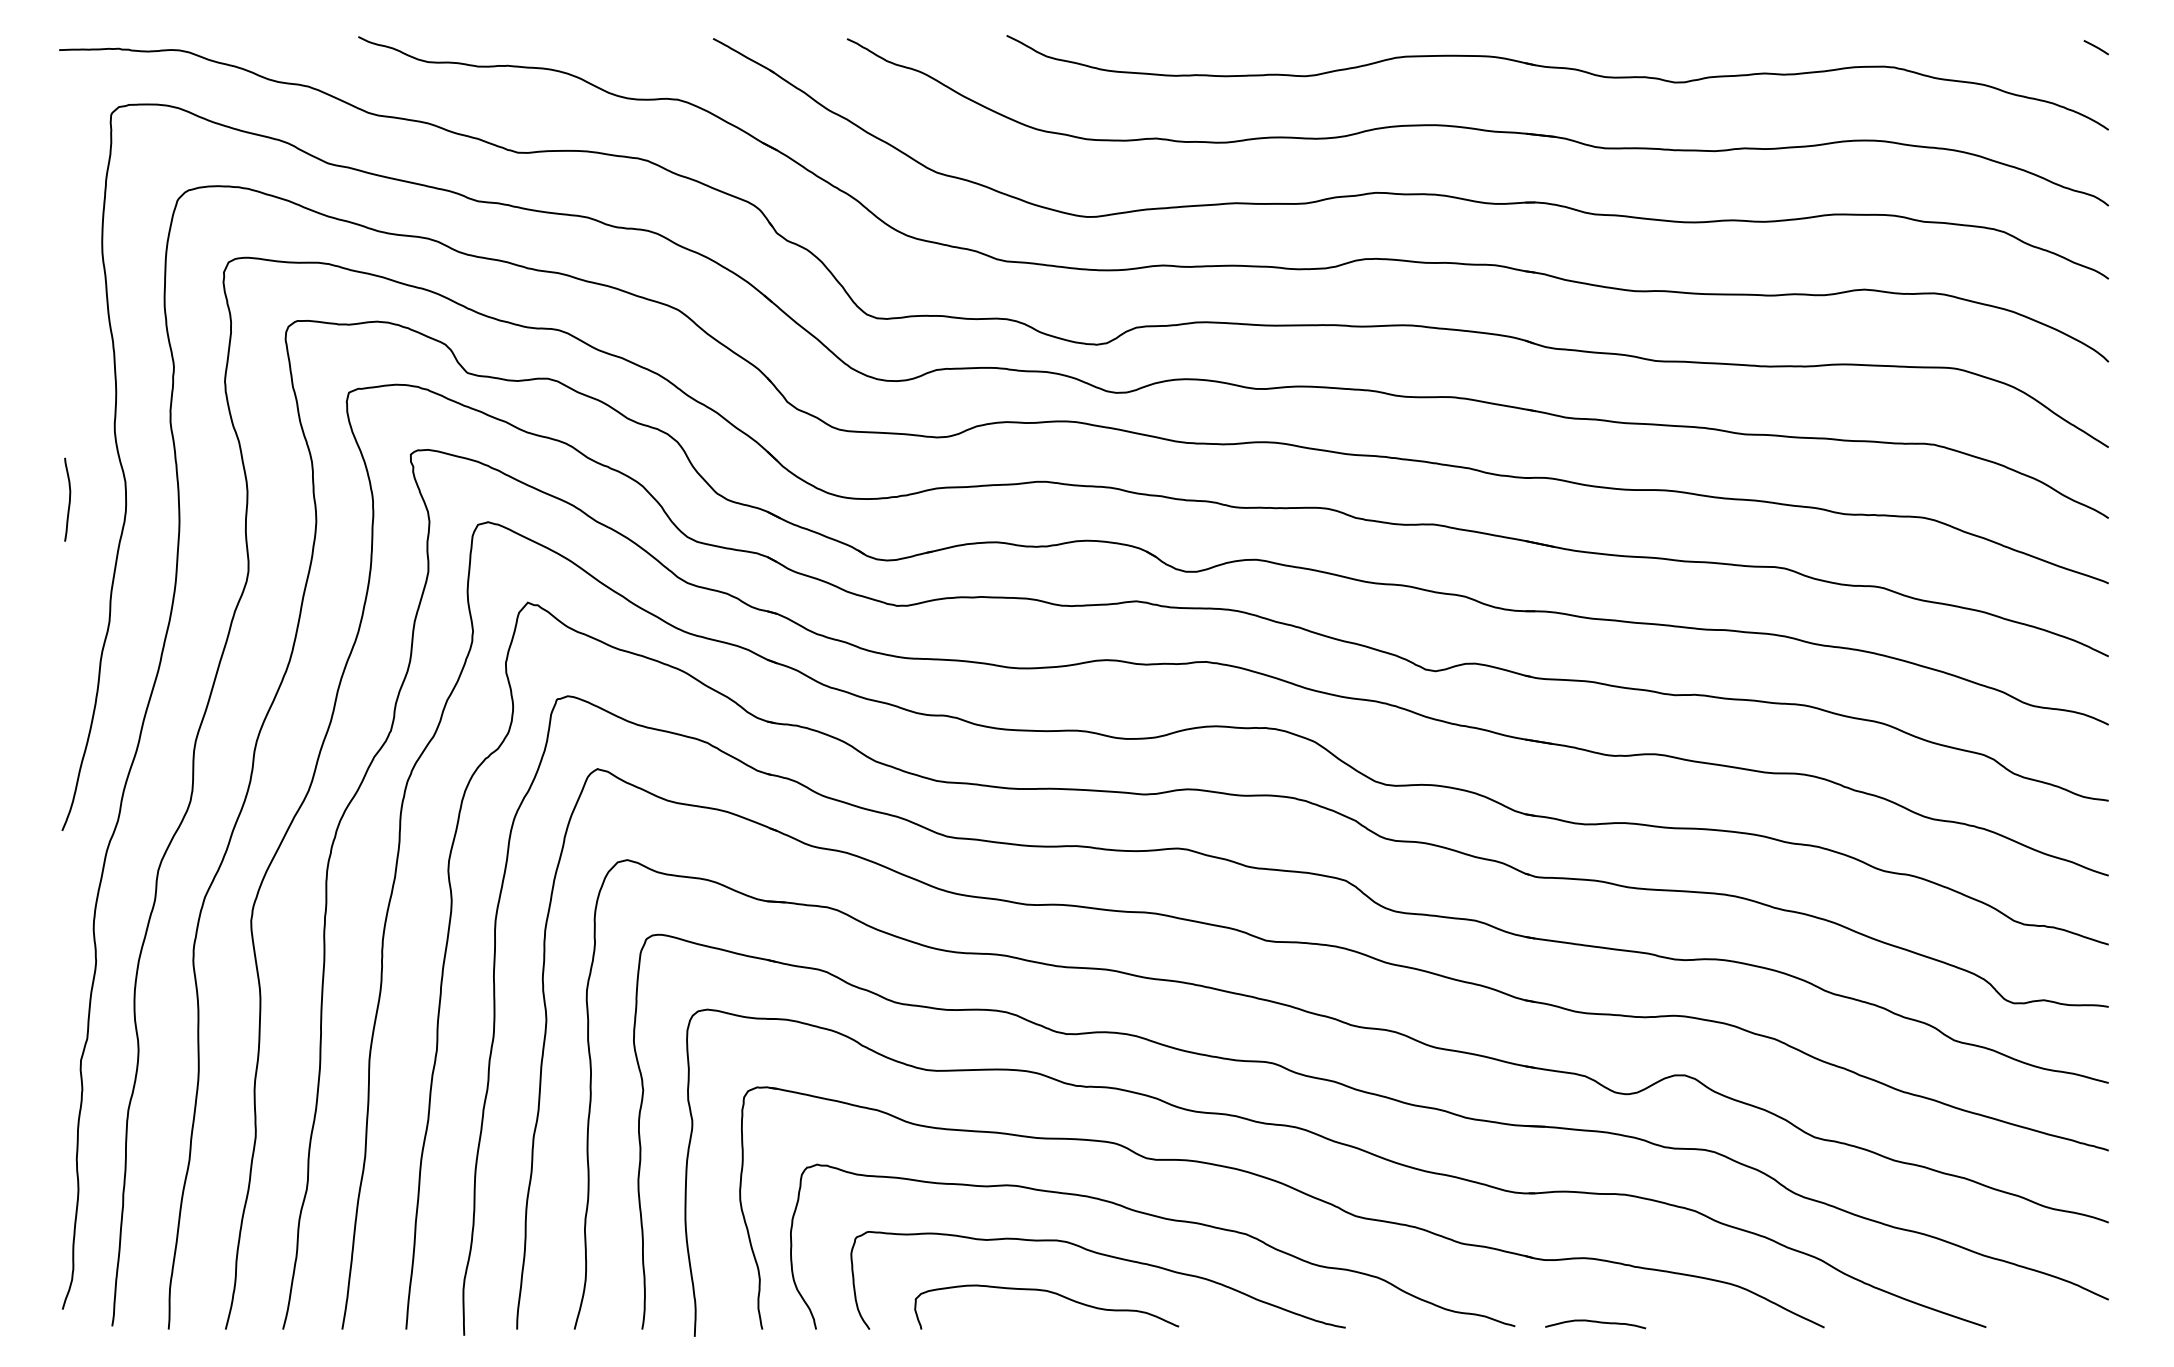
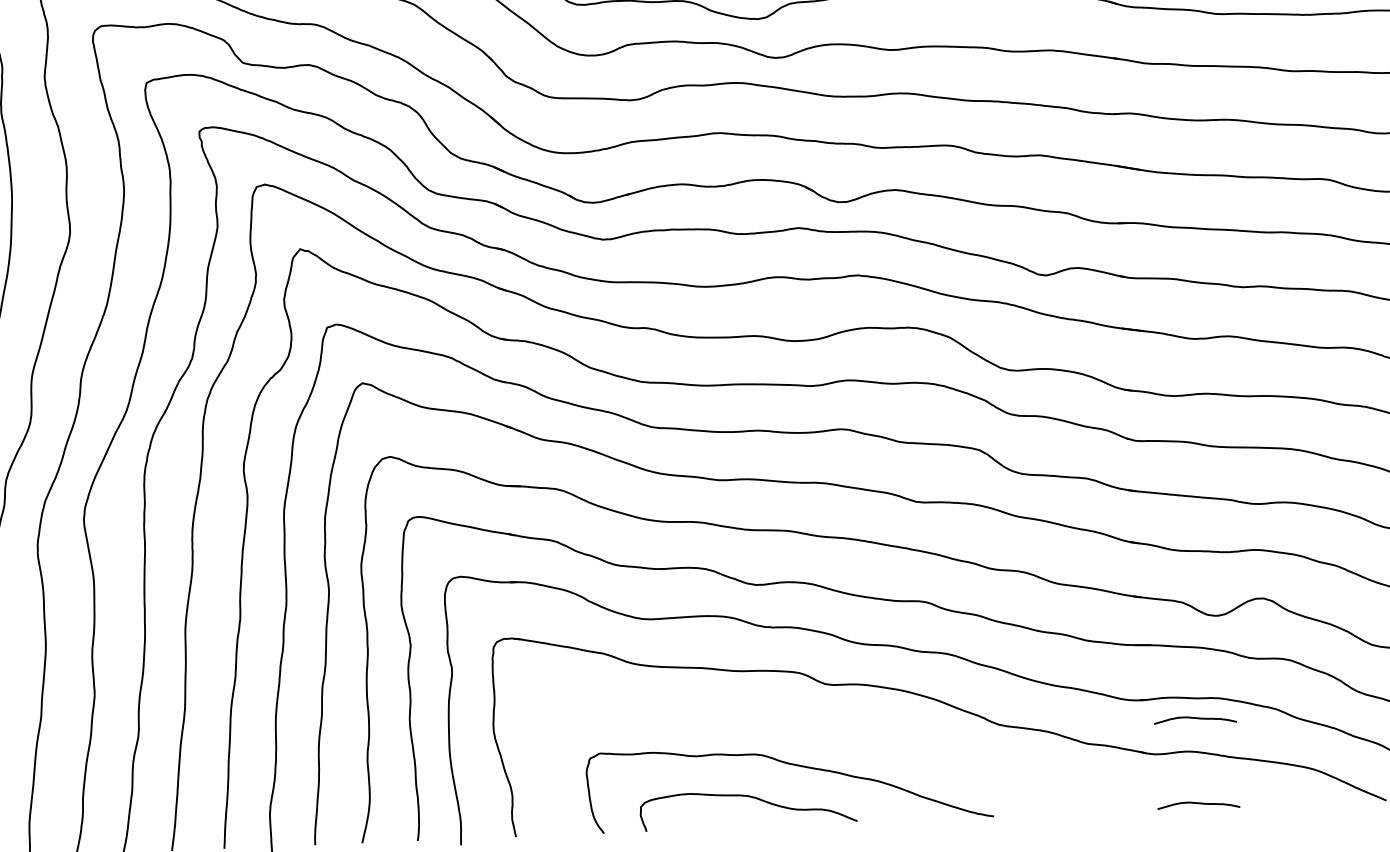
curve: (1159, 1218) -> (837, 733), removed
curve: (1595, 1218) -> (1195, 718), added

